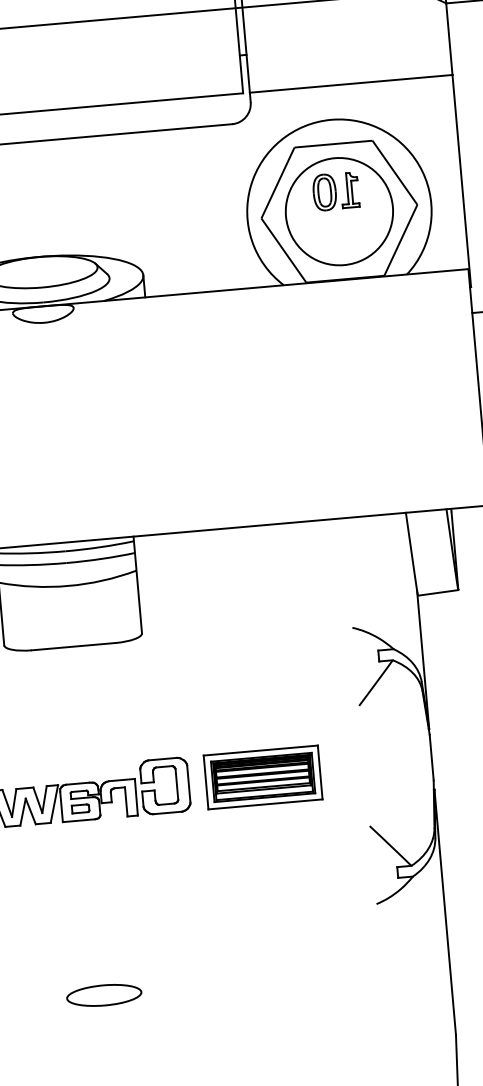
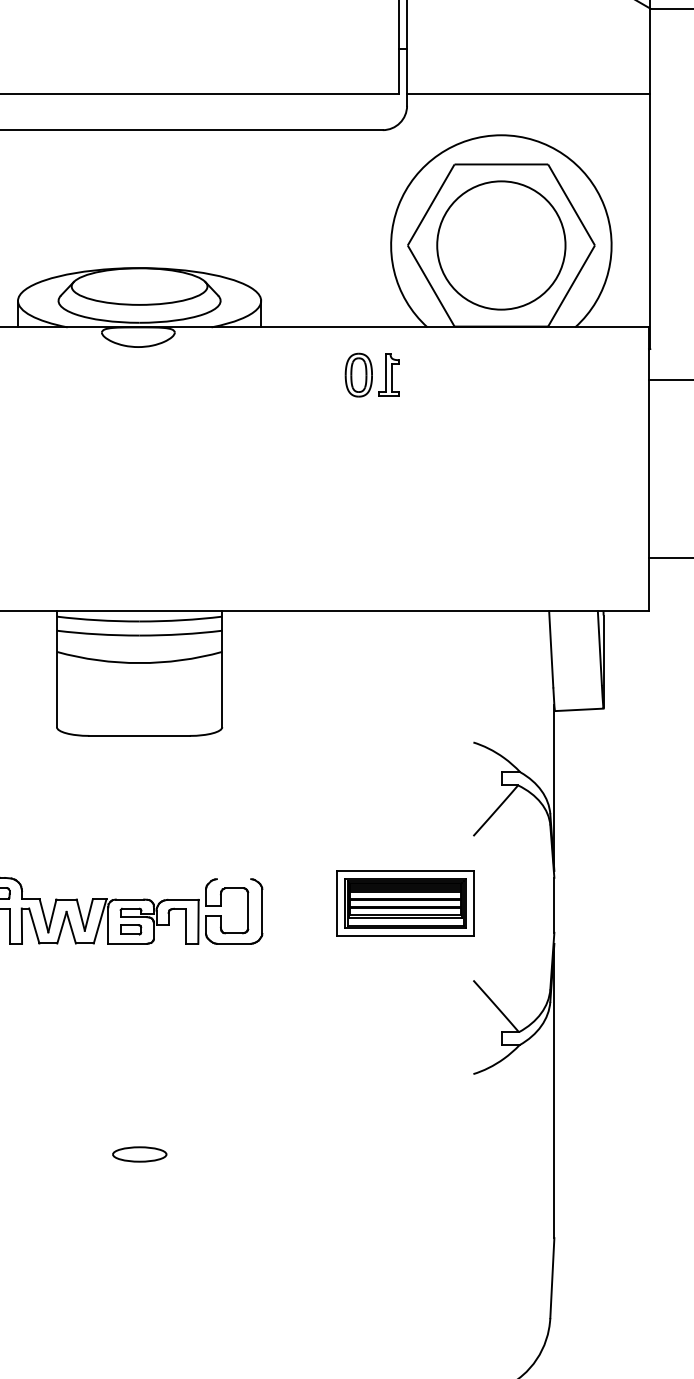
part: (335, 191) -> (371, 374), moved
line: (162, 759) -> (233, 879), removed
part: (263, 777) -> (405, 903), moved
part: (104, 995) -> (139, 1154), size x0.6

